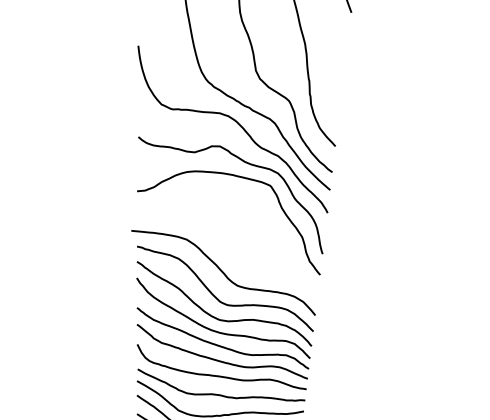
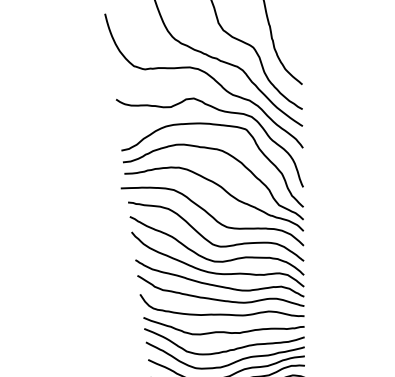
part: (232, 240) -> (216, 185), added

